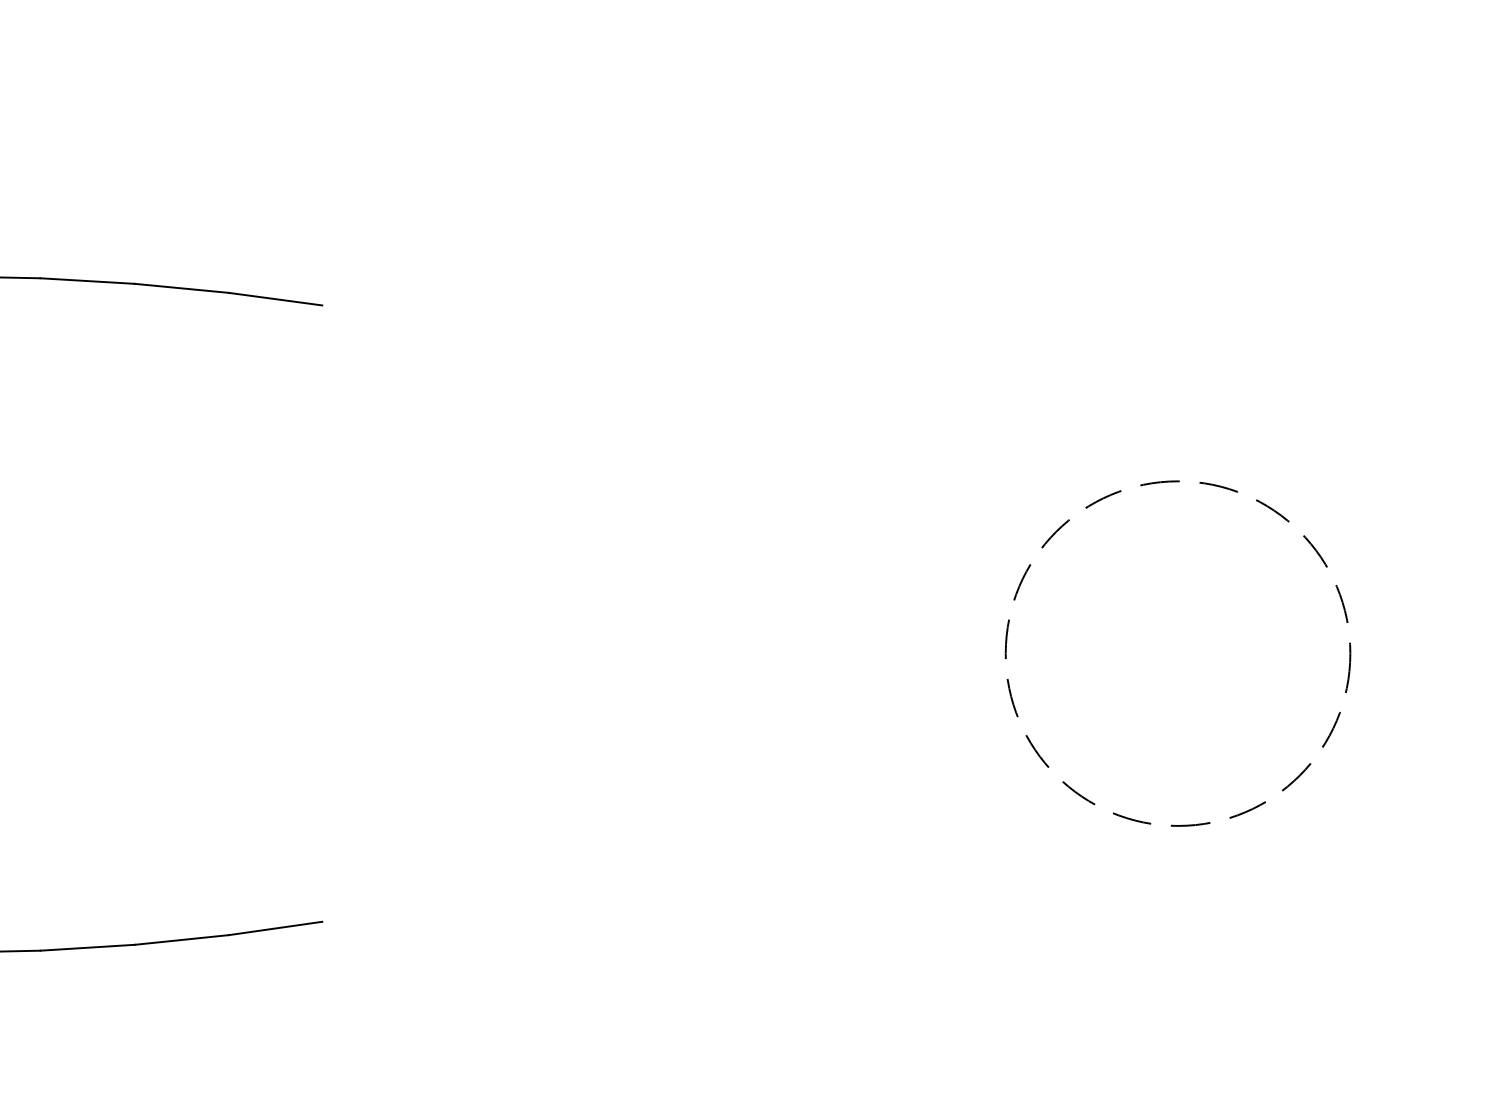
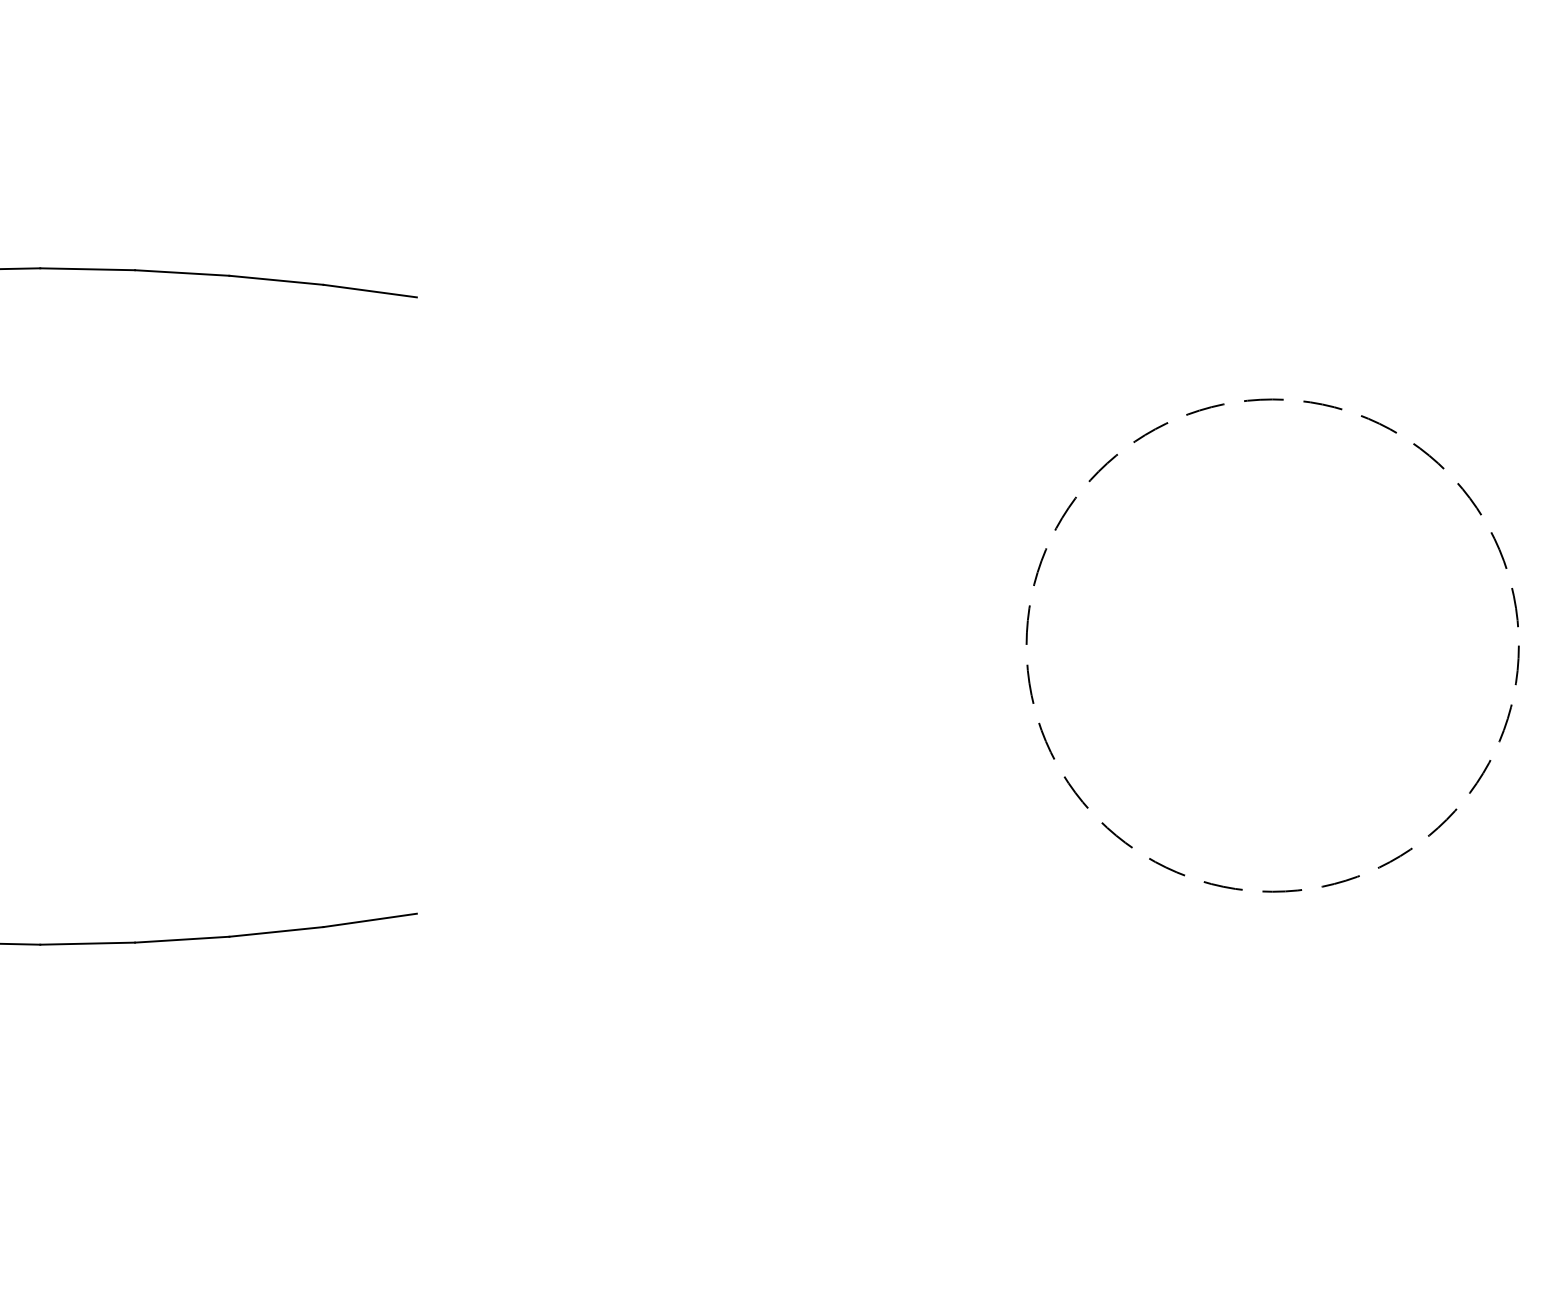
circle: (1177, 653) -> (1272, 645), size x1.43

